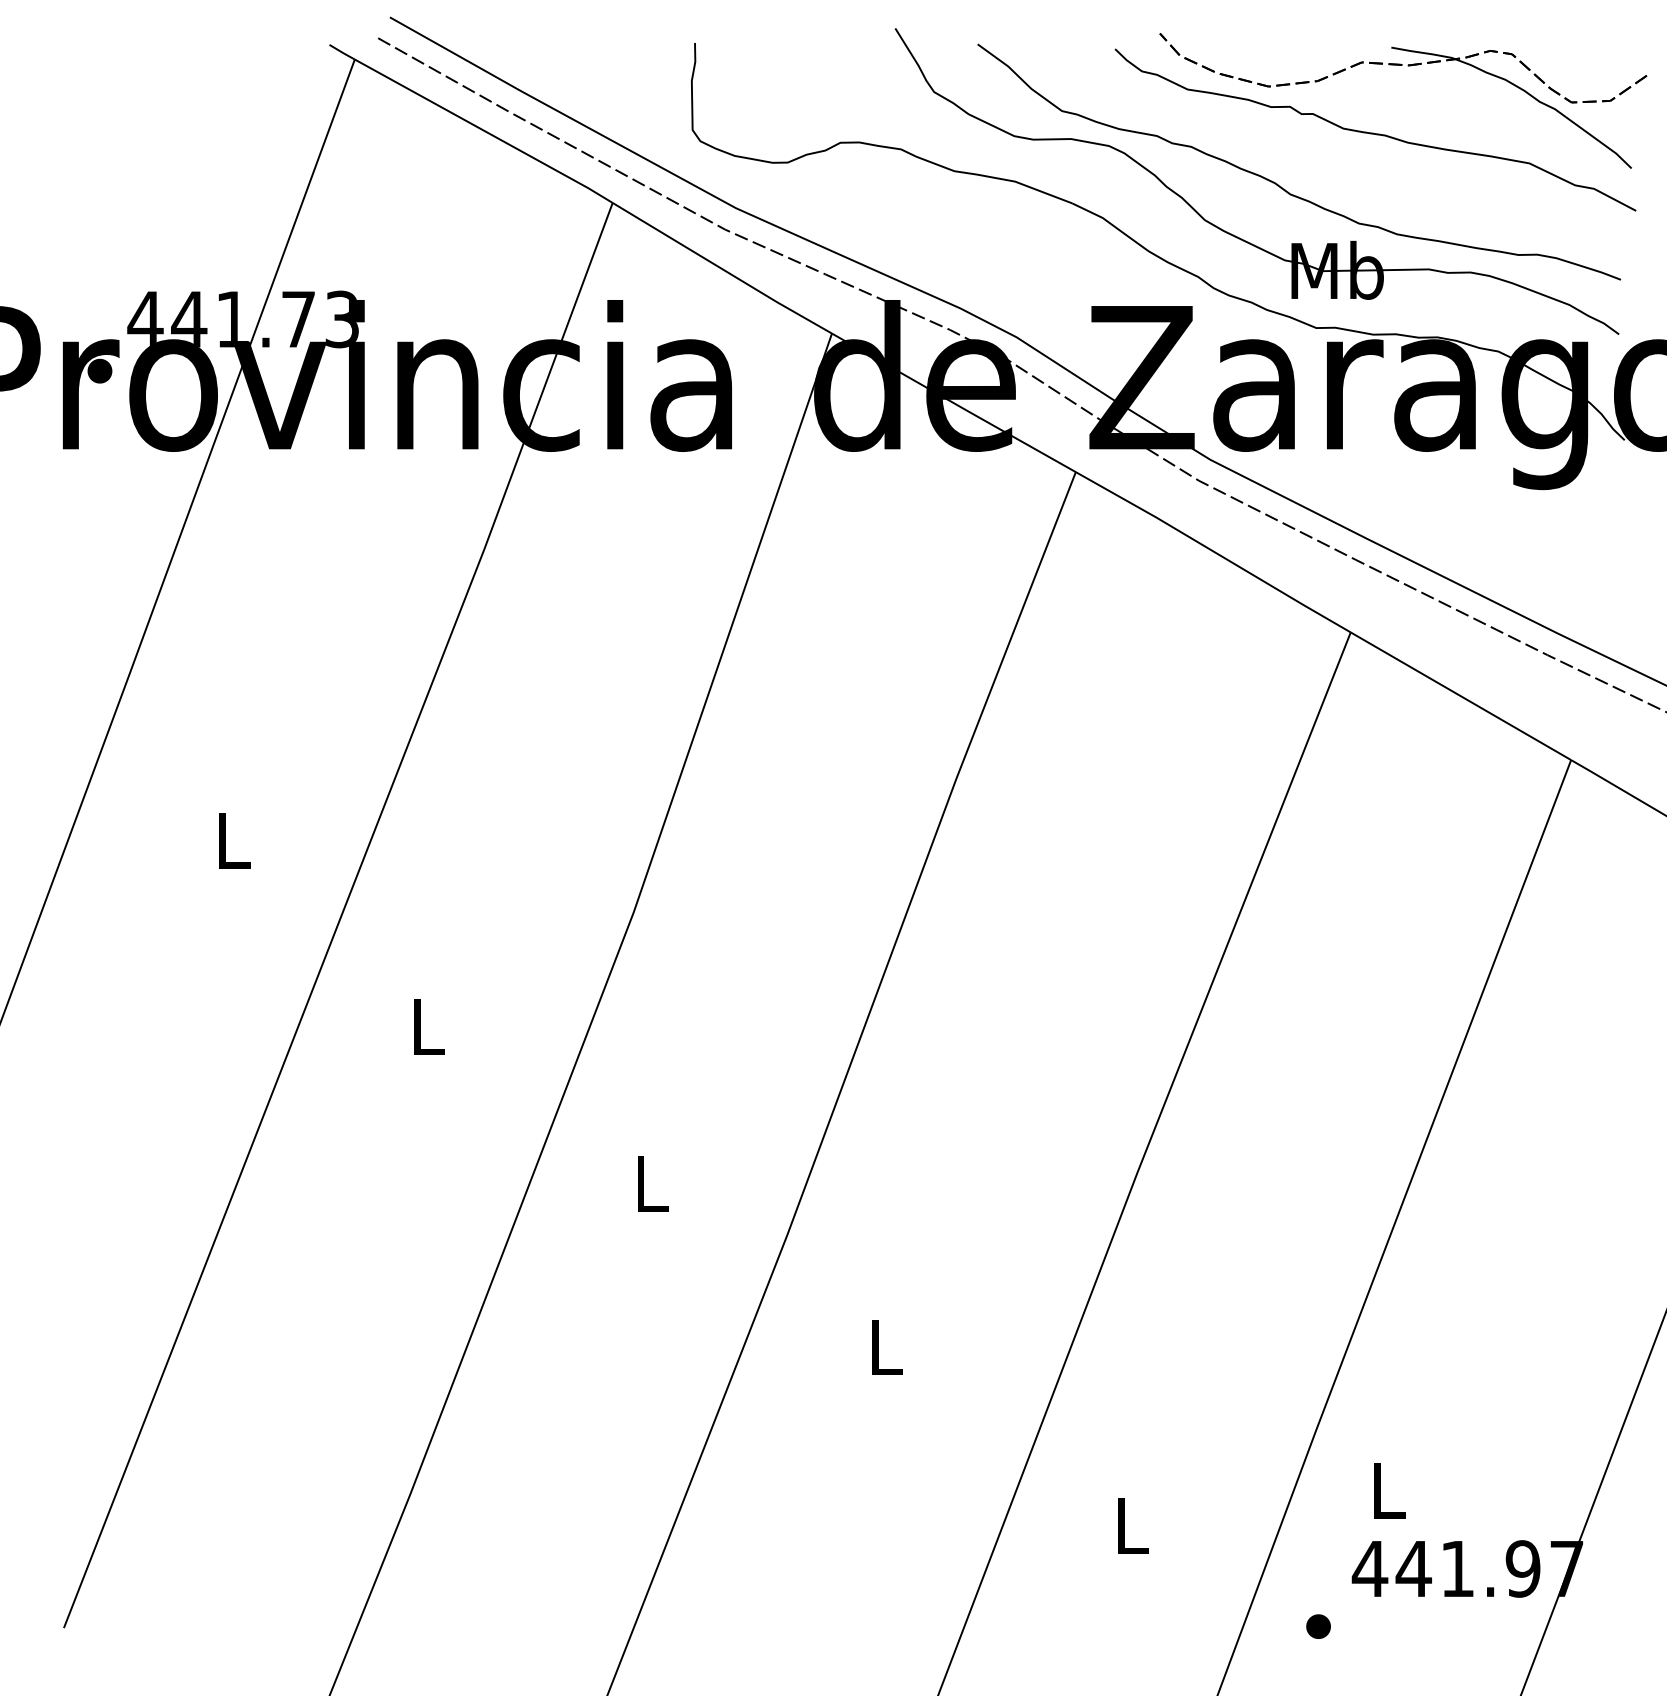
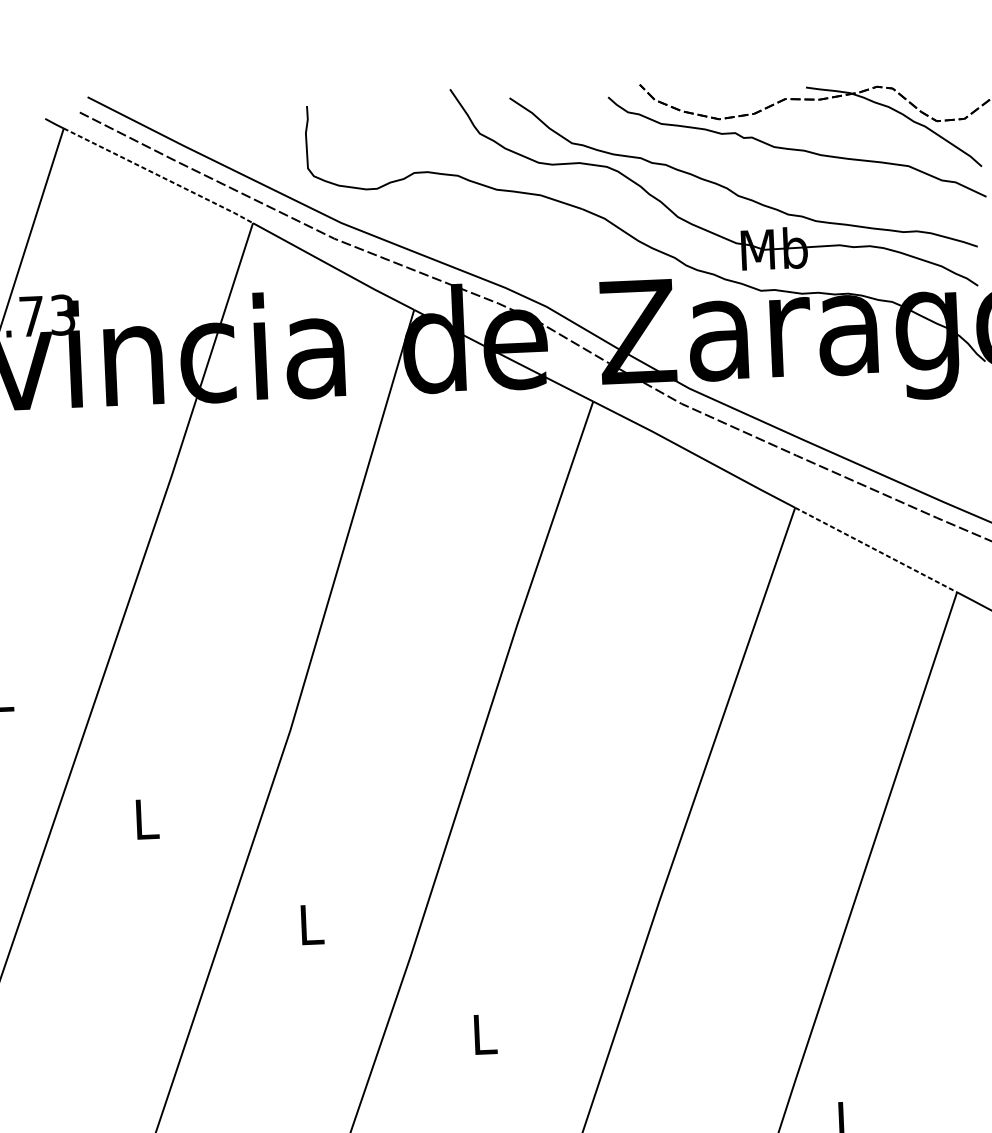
line: (485, 131) -> (159, 175), solid -> dashed
line: (1461, 696) -> (876, 550), solid -> dashed

